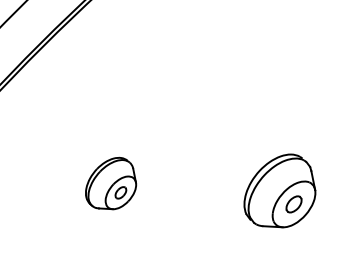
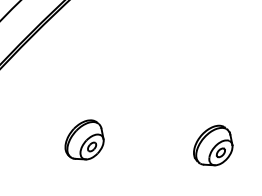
part: (280, 190) -> (213, 145), size x0.71

